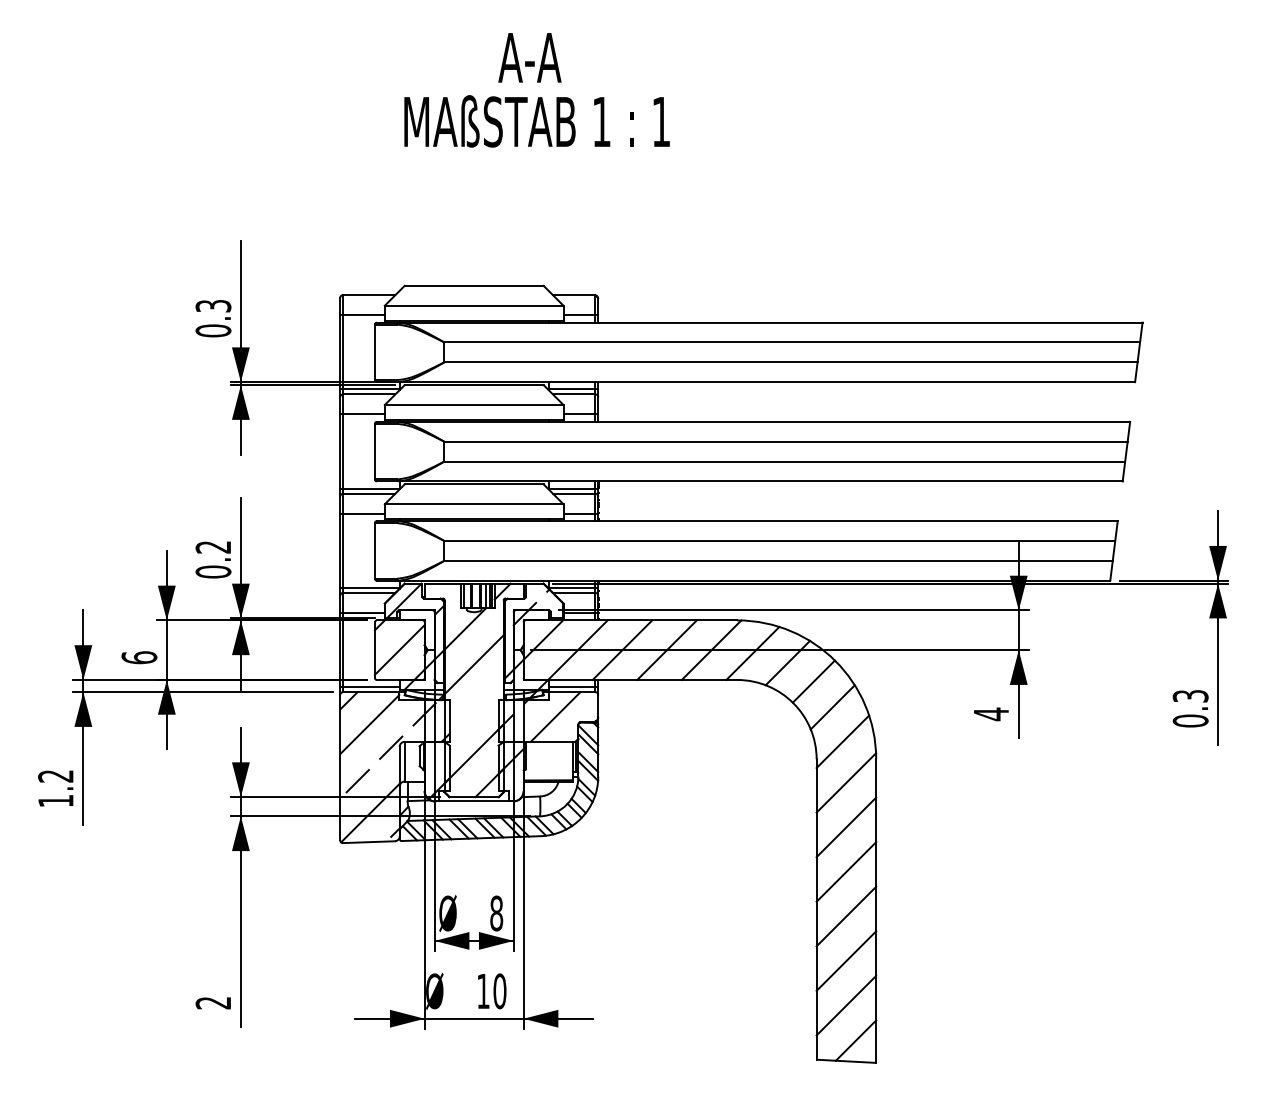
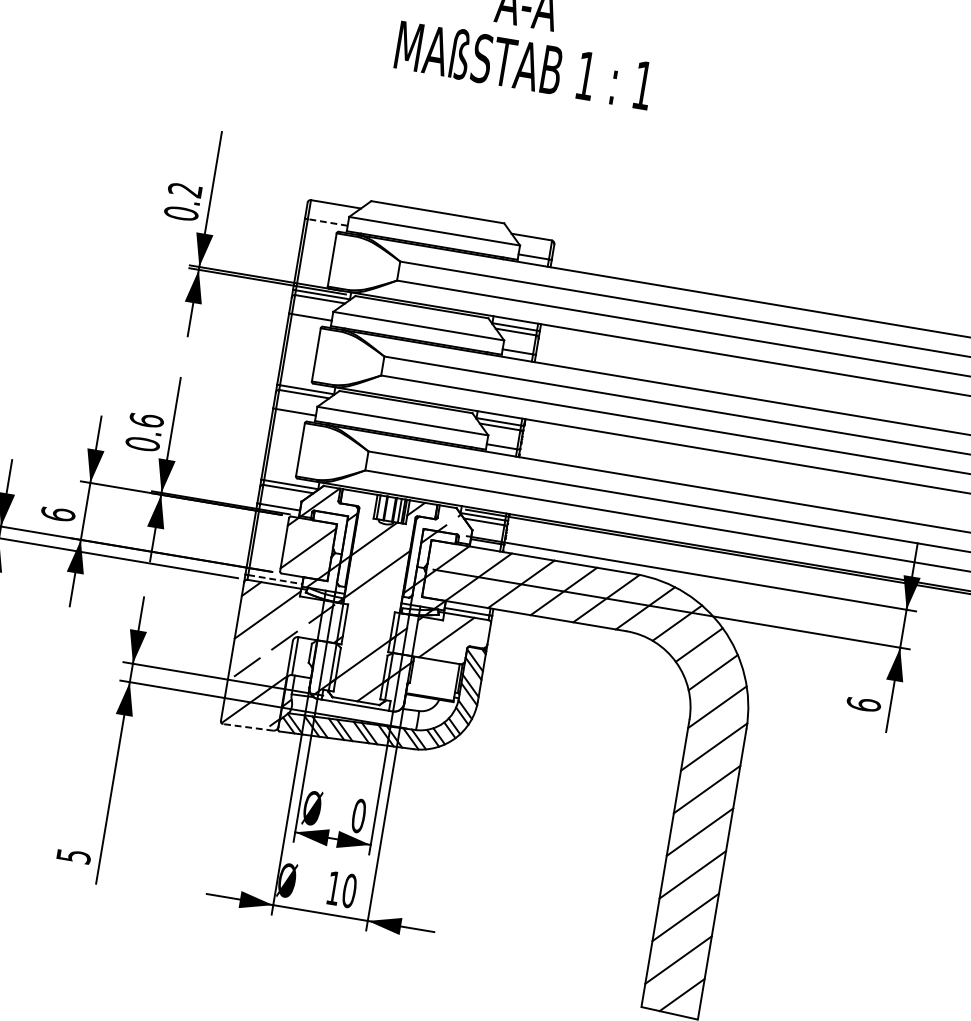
text: (213, 306) -> (185, 190), 0.3 -> 0.2
line: (363, 314) -> (327, 221), solid -> dashed
text: (213, 546) -> (146, 419), 0.2 -> 0.6
line: (371, 687) -> (275, 579), solid -> dashed
text: (991, 714) -> (863, 704), 4 -> 6
line: (369, 842) -> (248, 727), solid -> dashed
text: (496, 913) -> (358, 815), 8 -> 0
text: (213, 1003) -> (73, 856), 2 -> 5

